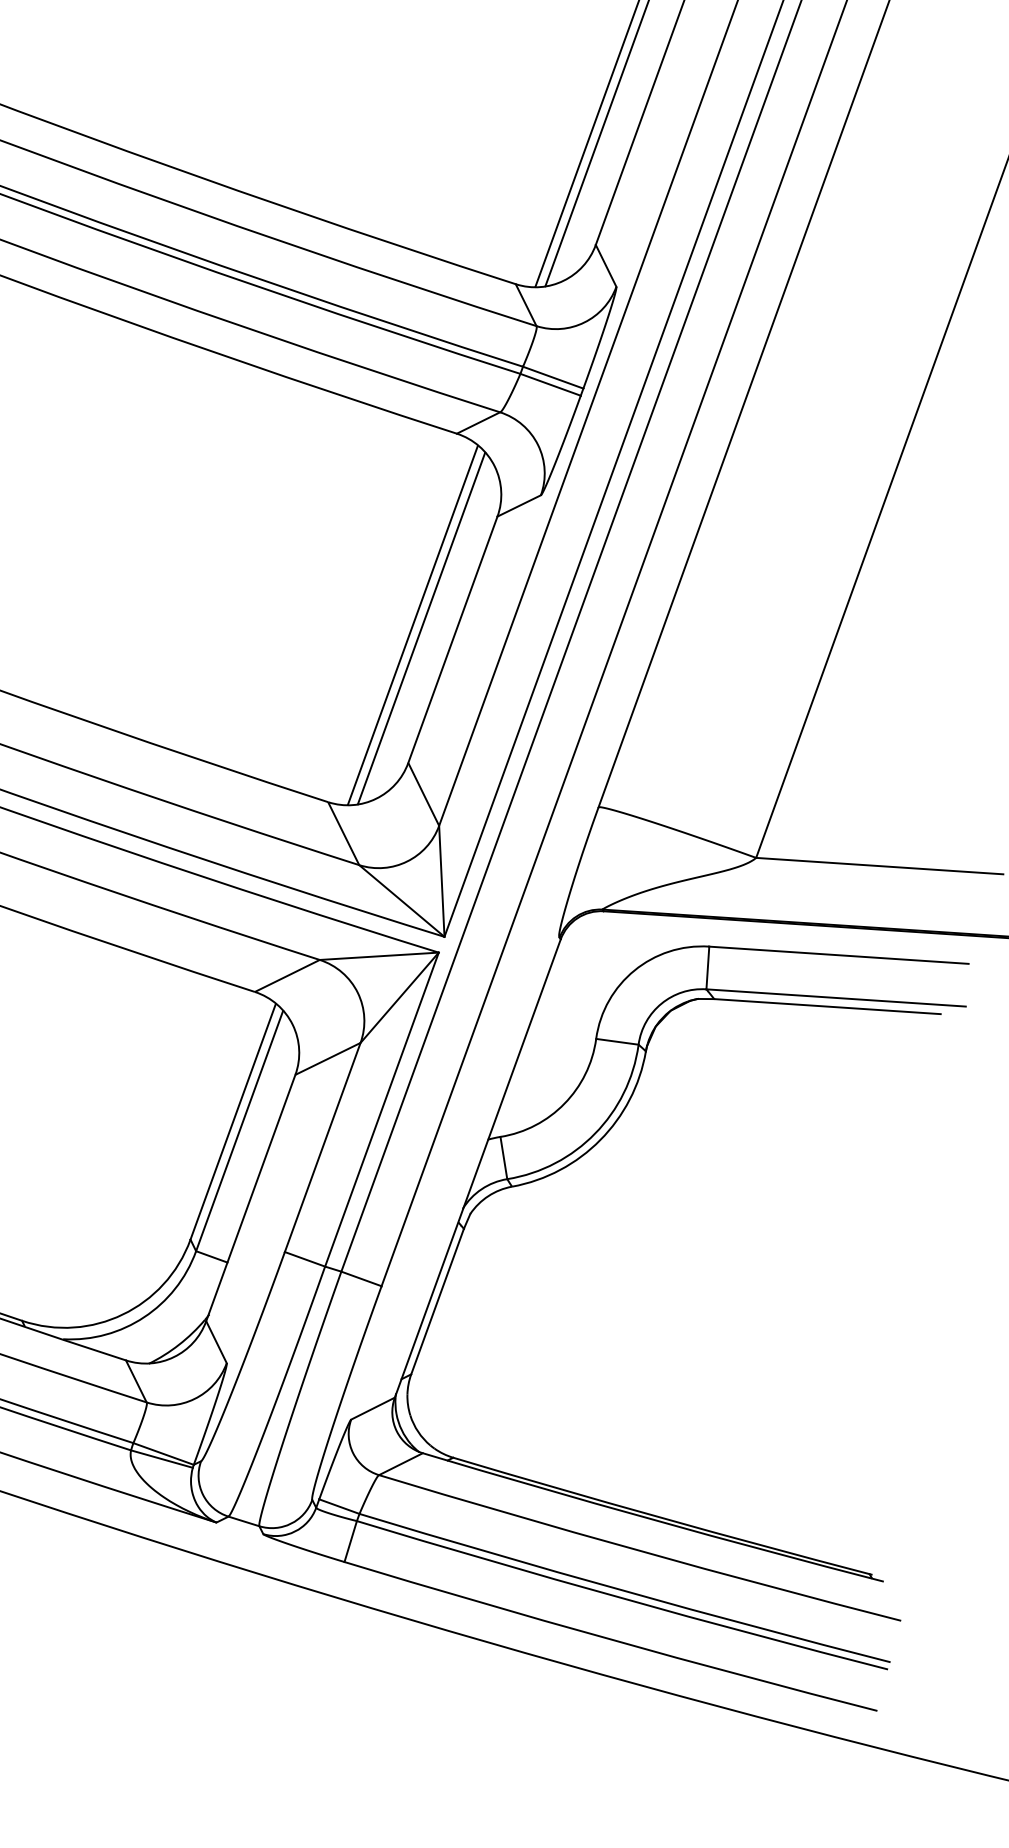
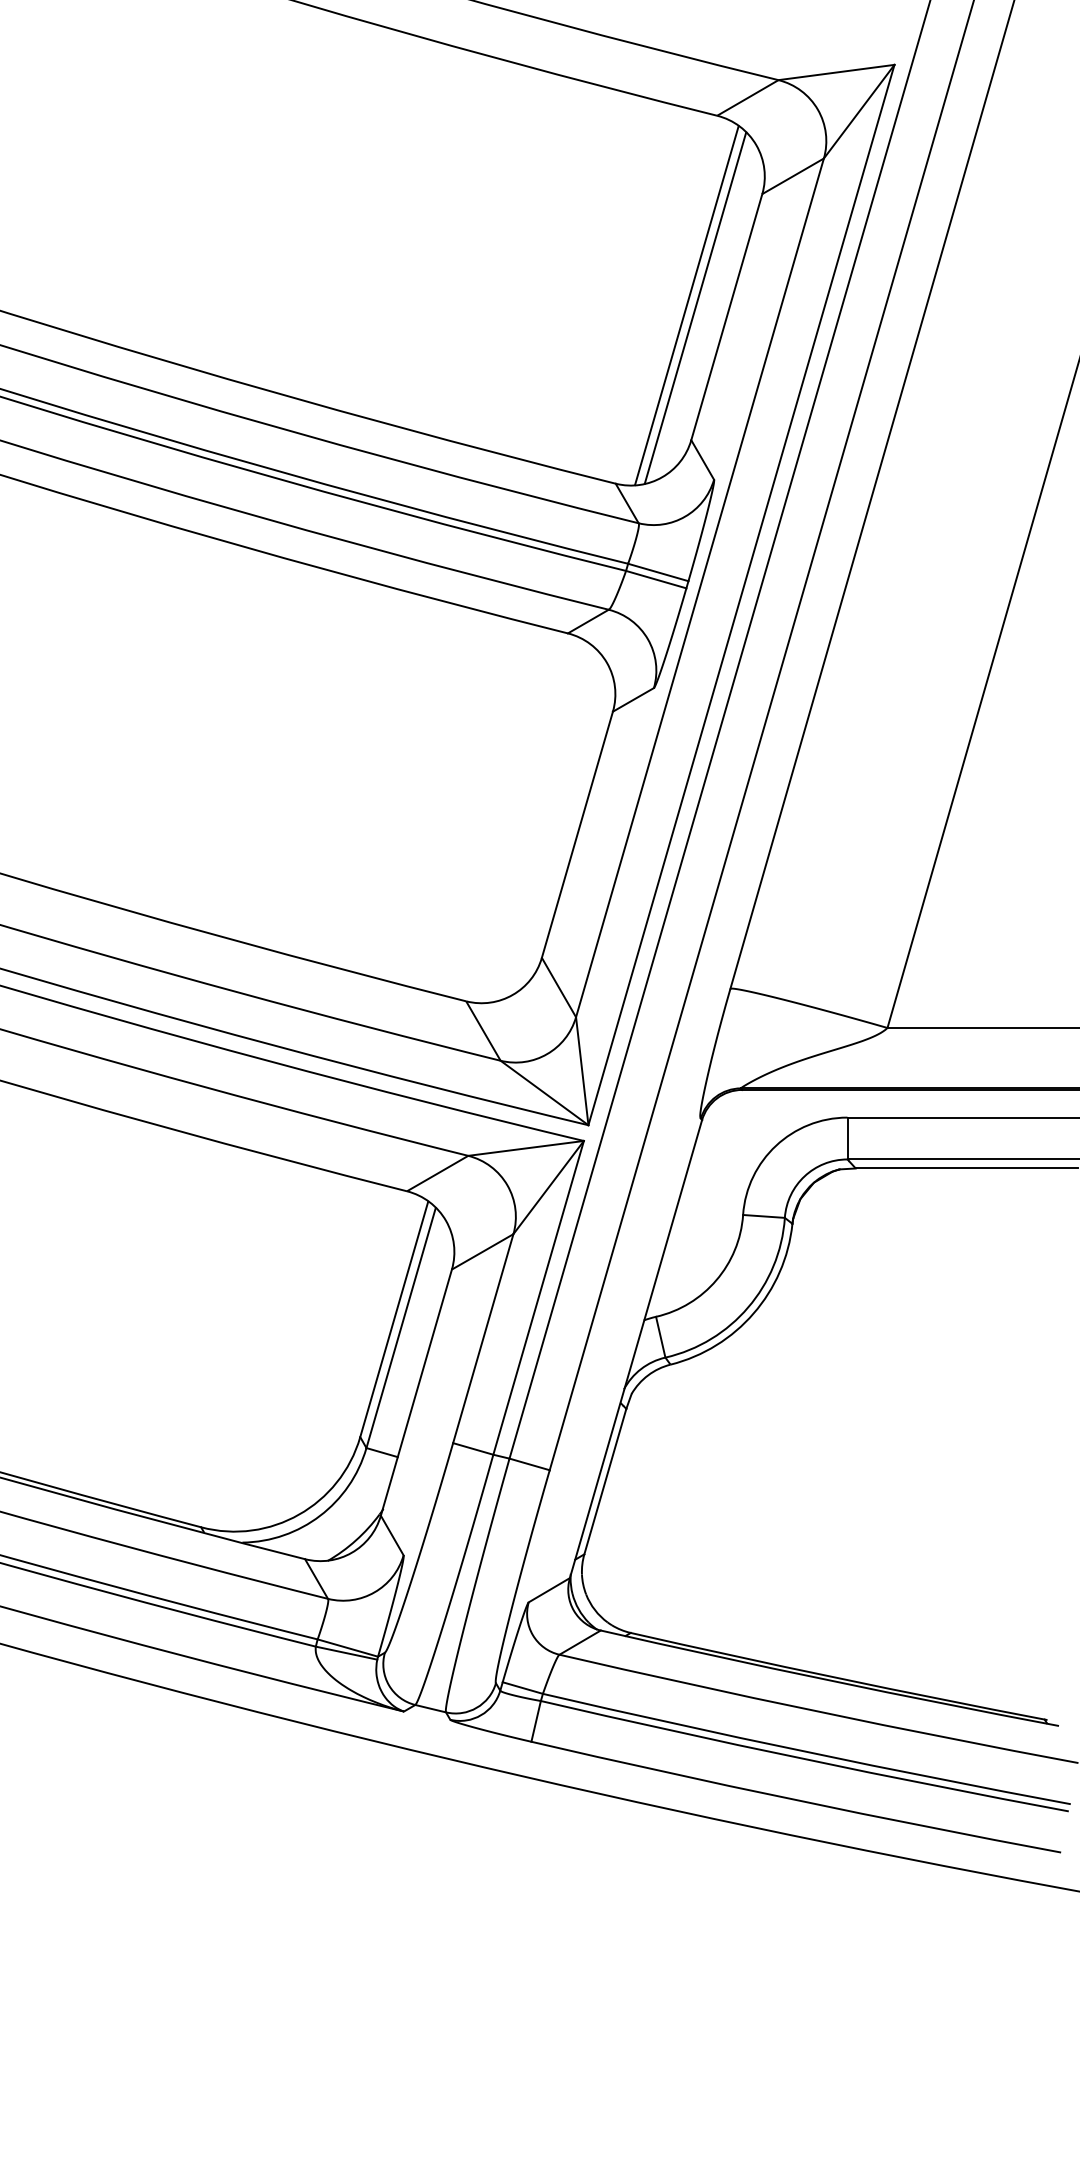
line: (413, 624) -> (537, 822), removed
line: (420, 628) -> (545, 825), removed

